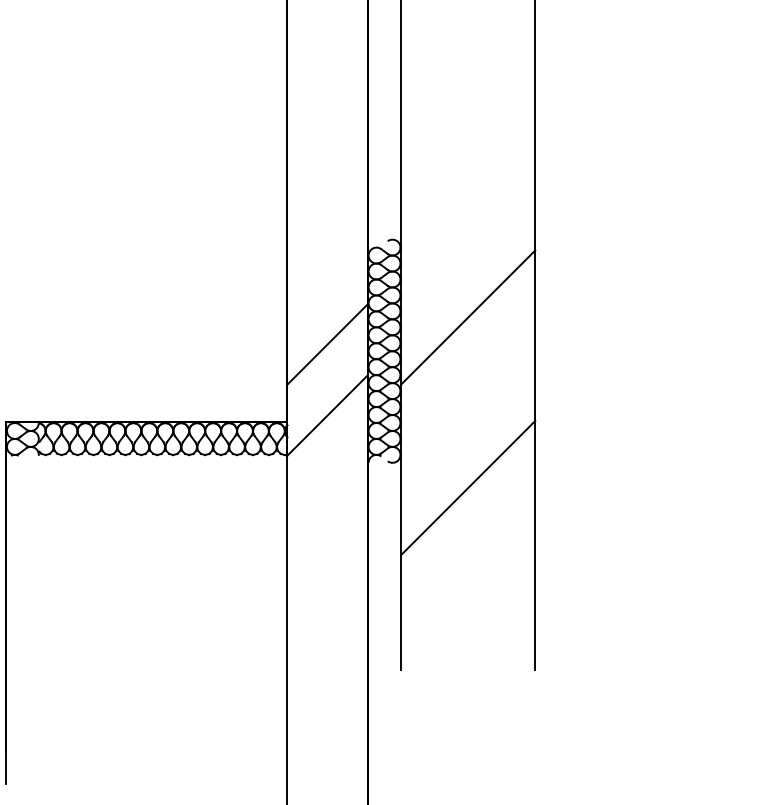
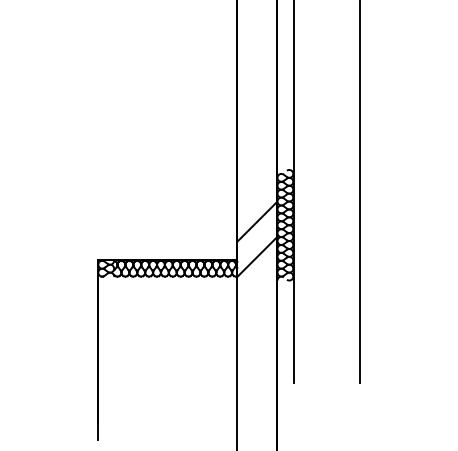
line: (467, 317) -> (326, 208), removed
line: (467, 486) -> (326, 292), removed

